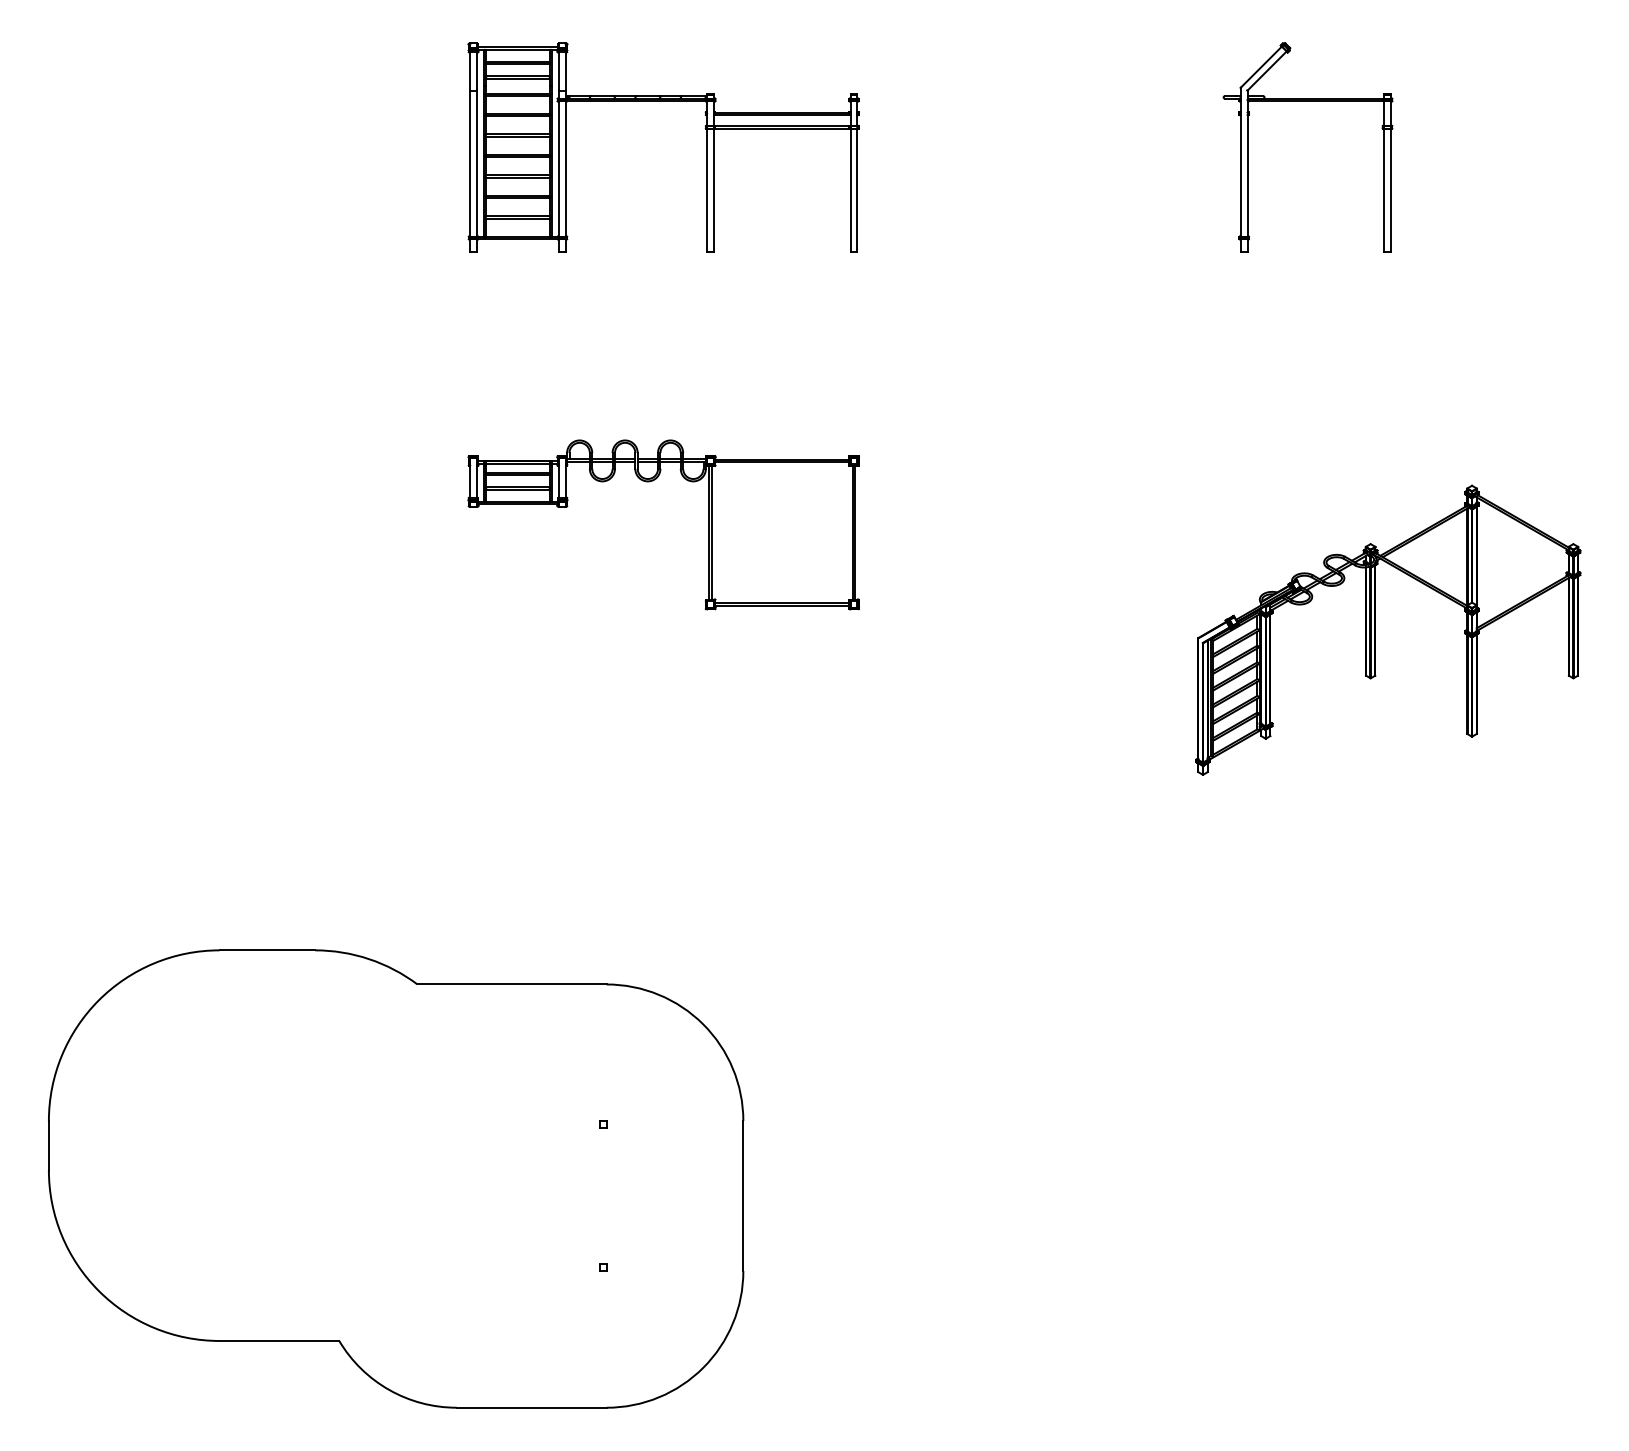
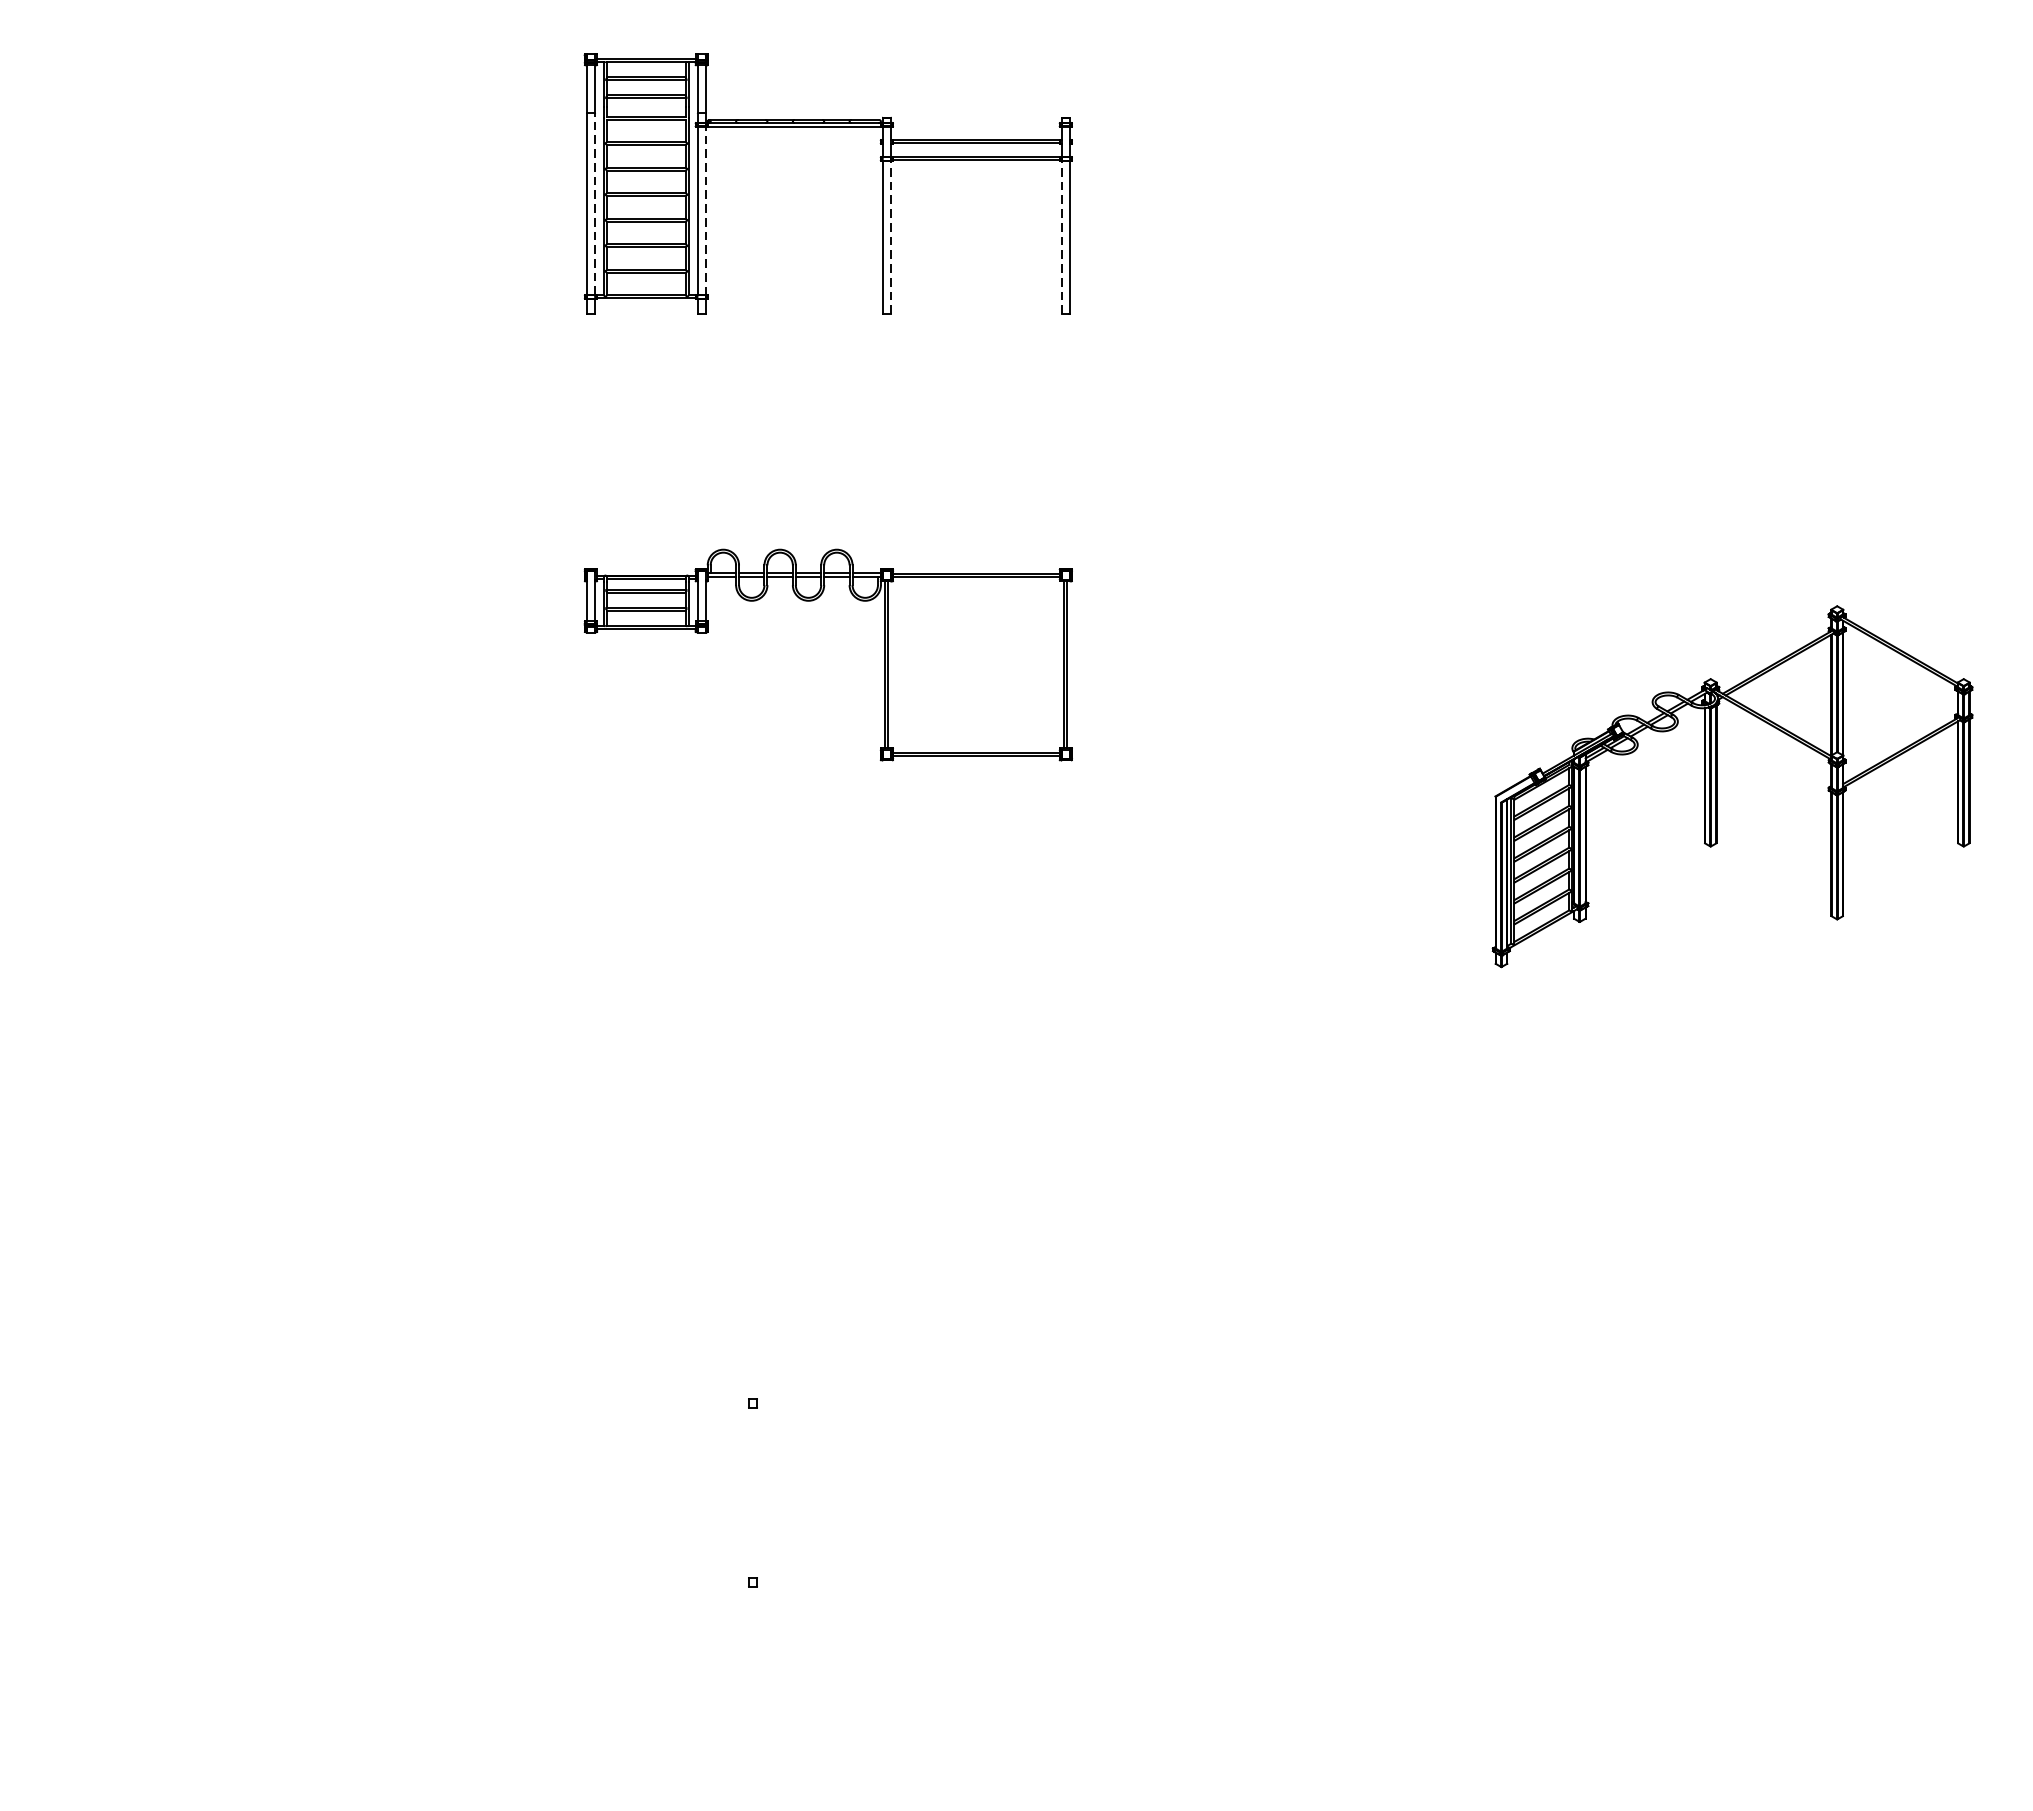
part: (1307, 101) -> (1631, 126), removed
line: (477, 163) -> (595, 204), solid -> dashed
line: (565, 169) -> (705, 211), solid -> dashed
line: (714, 189) -> (891, 236), solid -> dashed
line: (850, 189) -> (1061, 236), solid -> dashed
part: (396, 1178) -> (494, 1470), removed

